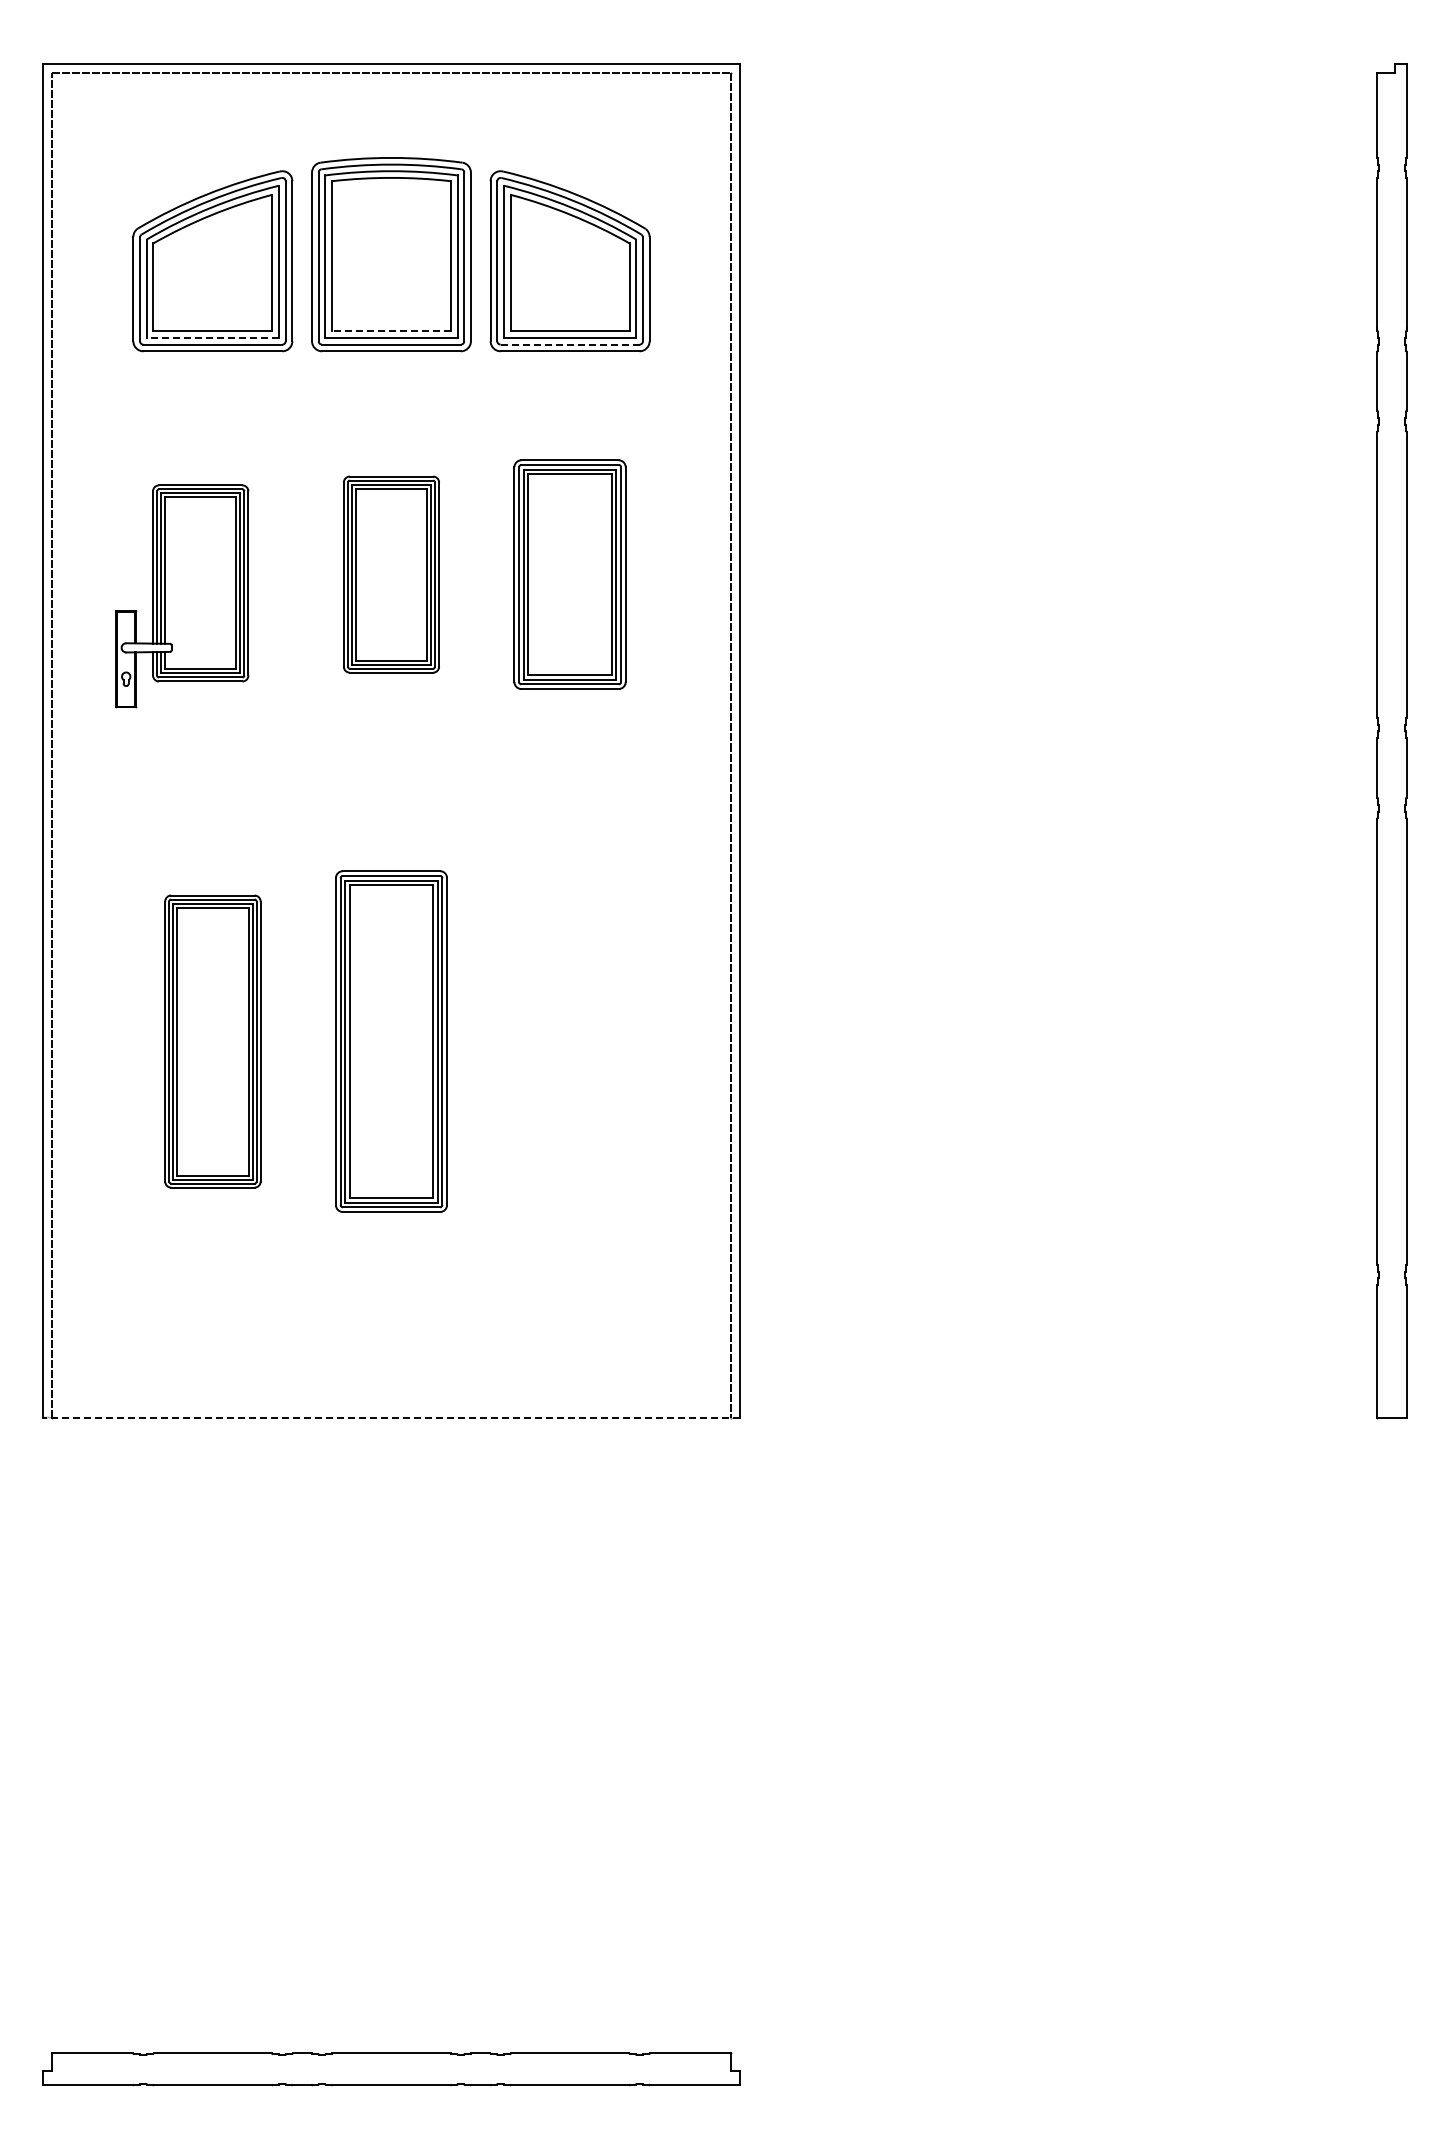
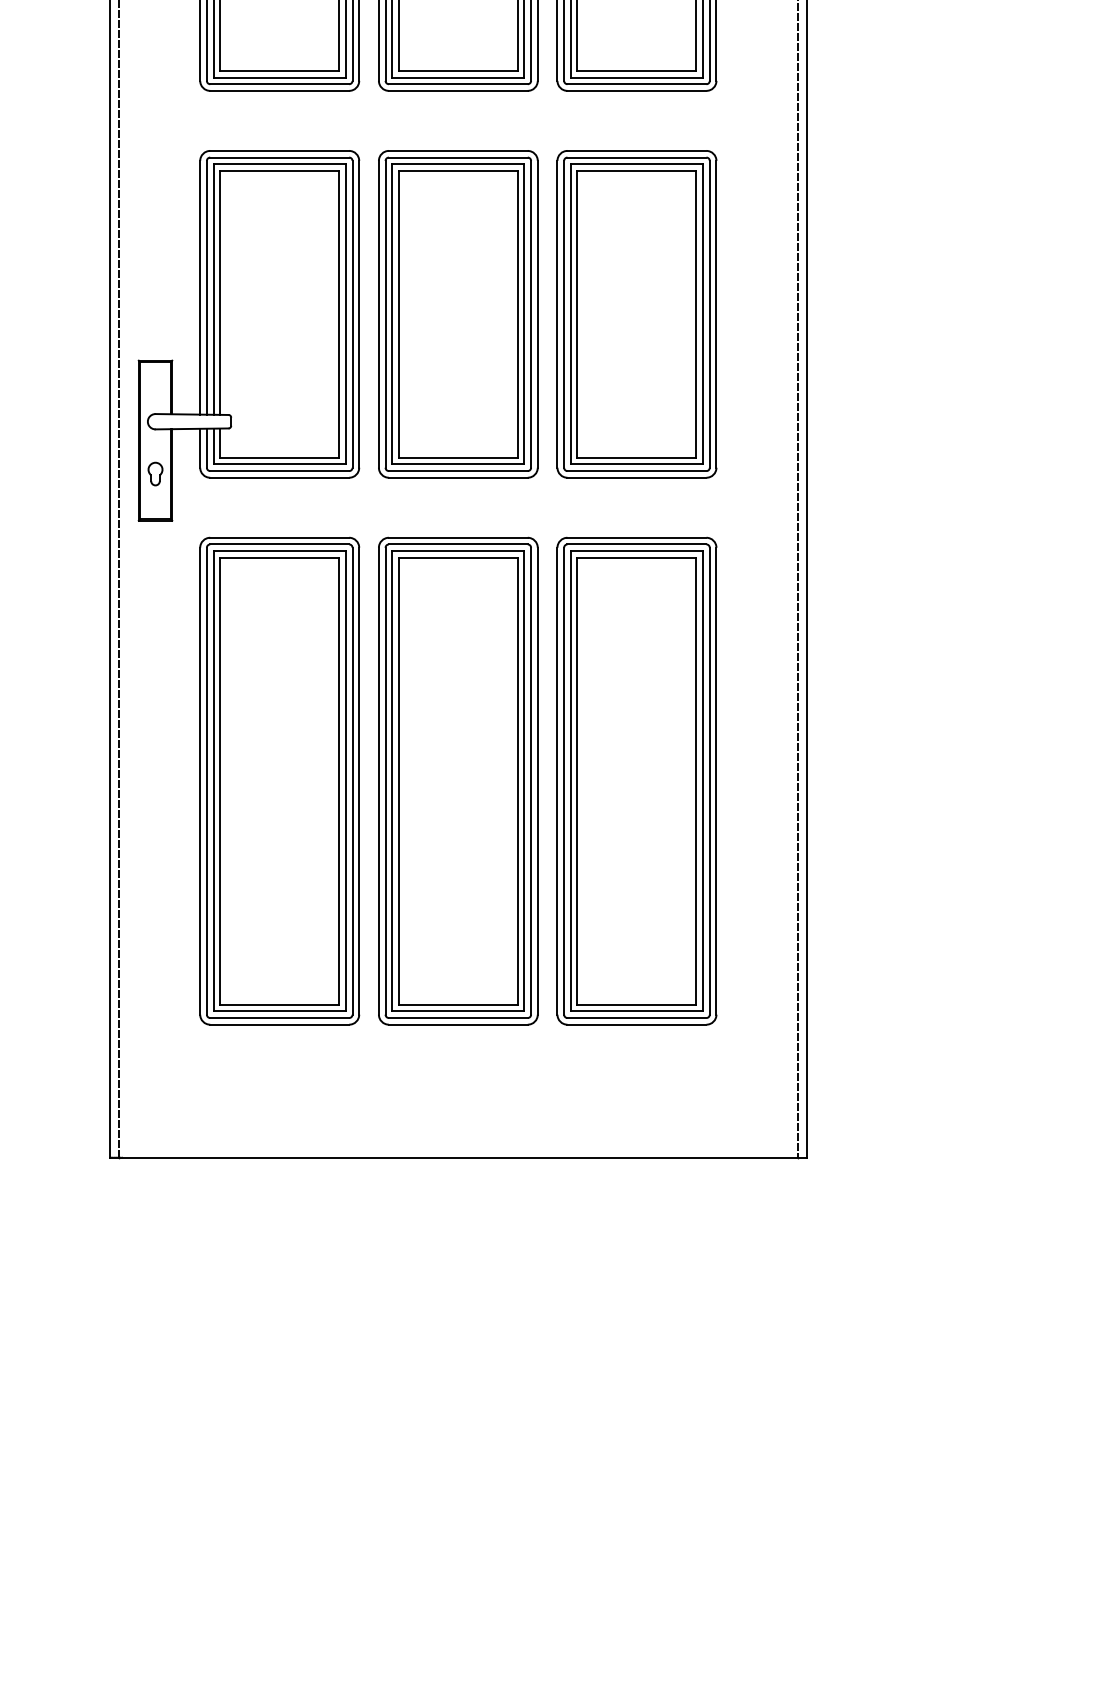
line: (391, 331) -> (458, 71), dashed -> solid
line: (212, 337) -> (279, 77), dashed -> solid
line: (570, 344) -> (637, 84), dashed -> solid
part: (391, 574) -> (458, 314), size x1.67
part: (569, 574) -> (636, 314), size x1.43
part: (182, 596) -> (249, 336), size x1.67
part: (212, 1041) -> (279, 781), size x1.67
part: (391, 1041) -> (458, 781), size x1.43
part: (569, 1041) -> (636, 781), added
line: (391, 1418) -> (458, 1158), dashed -> solid

